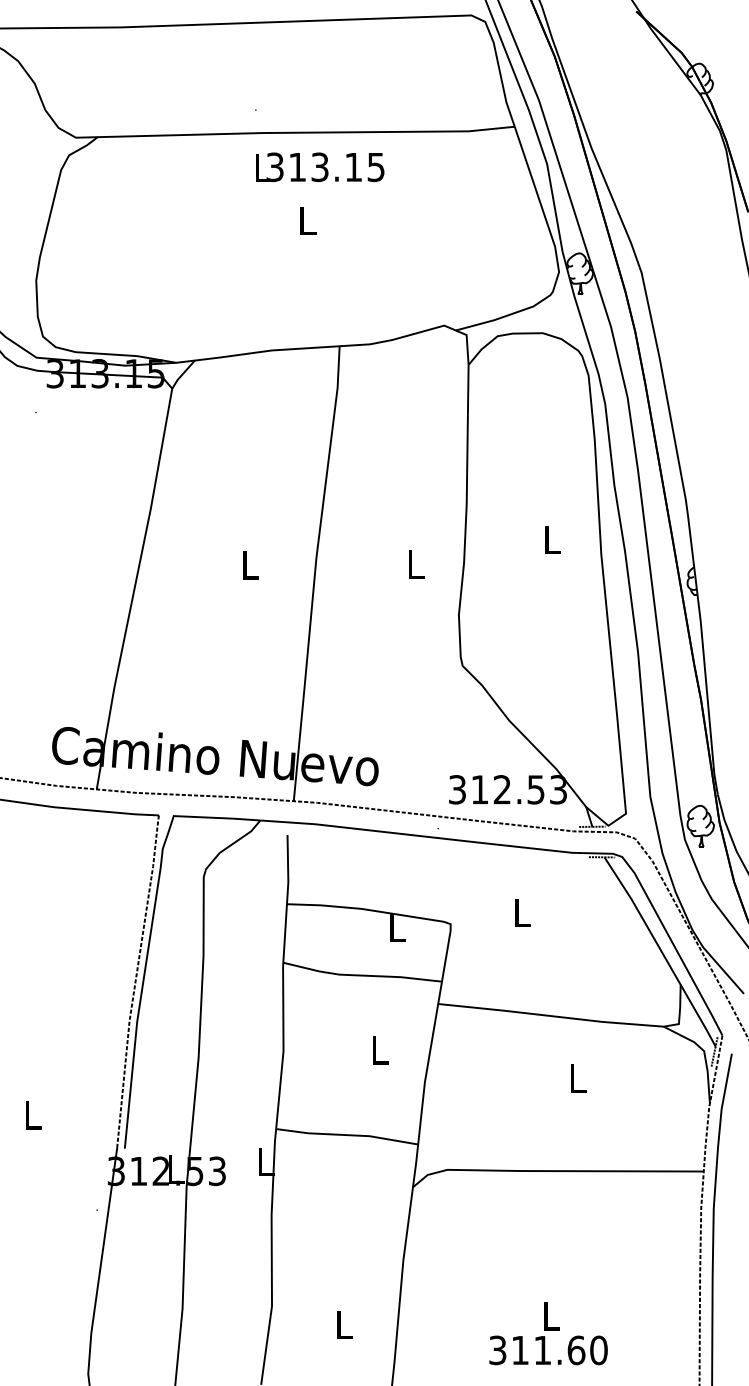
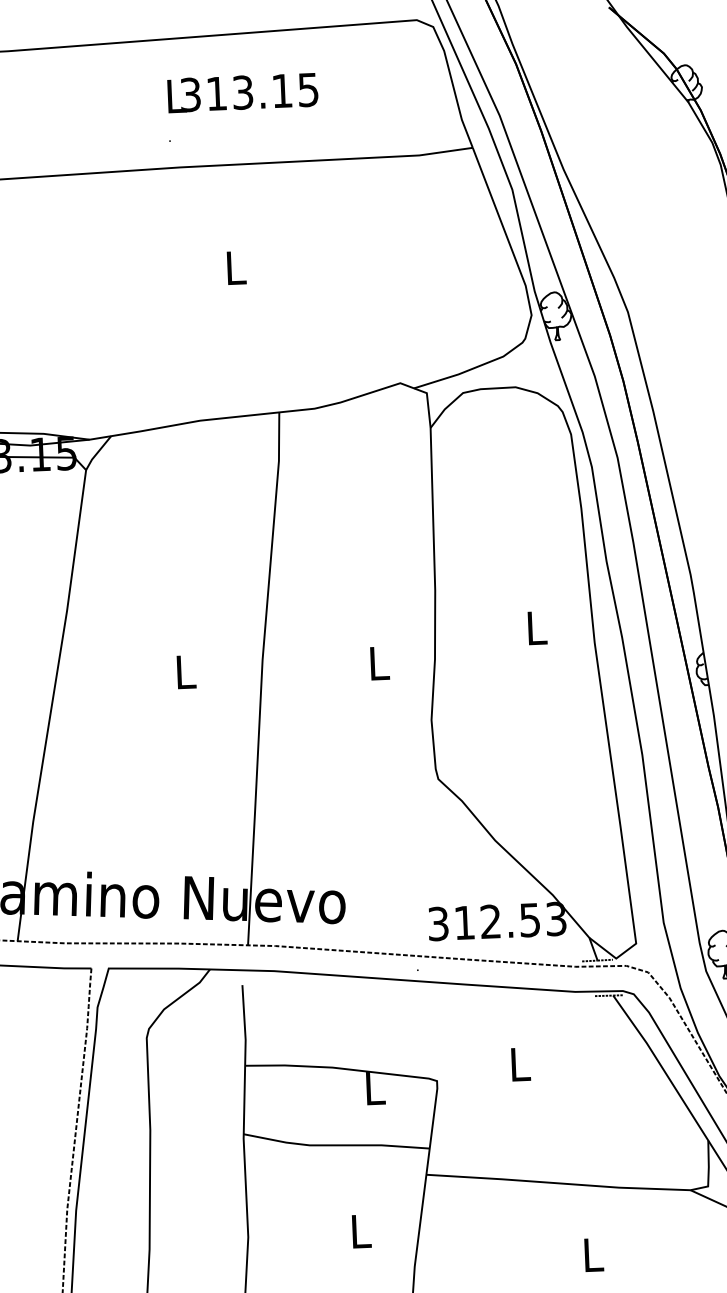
text: (320, 167) -> (243, 92), moved

